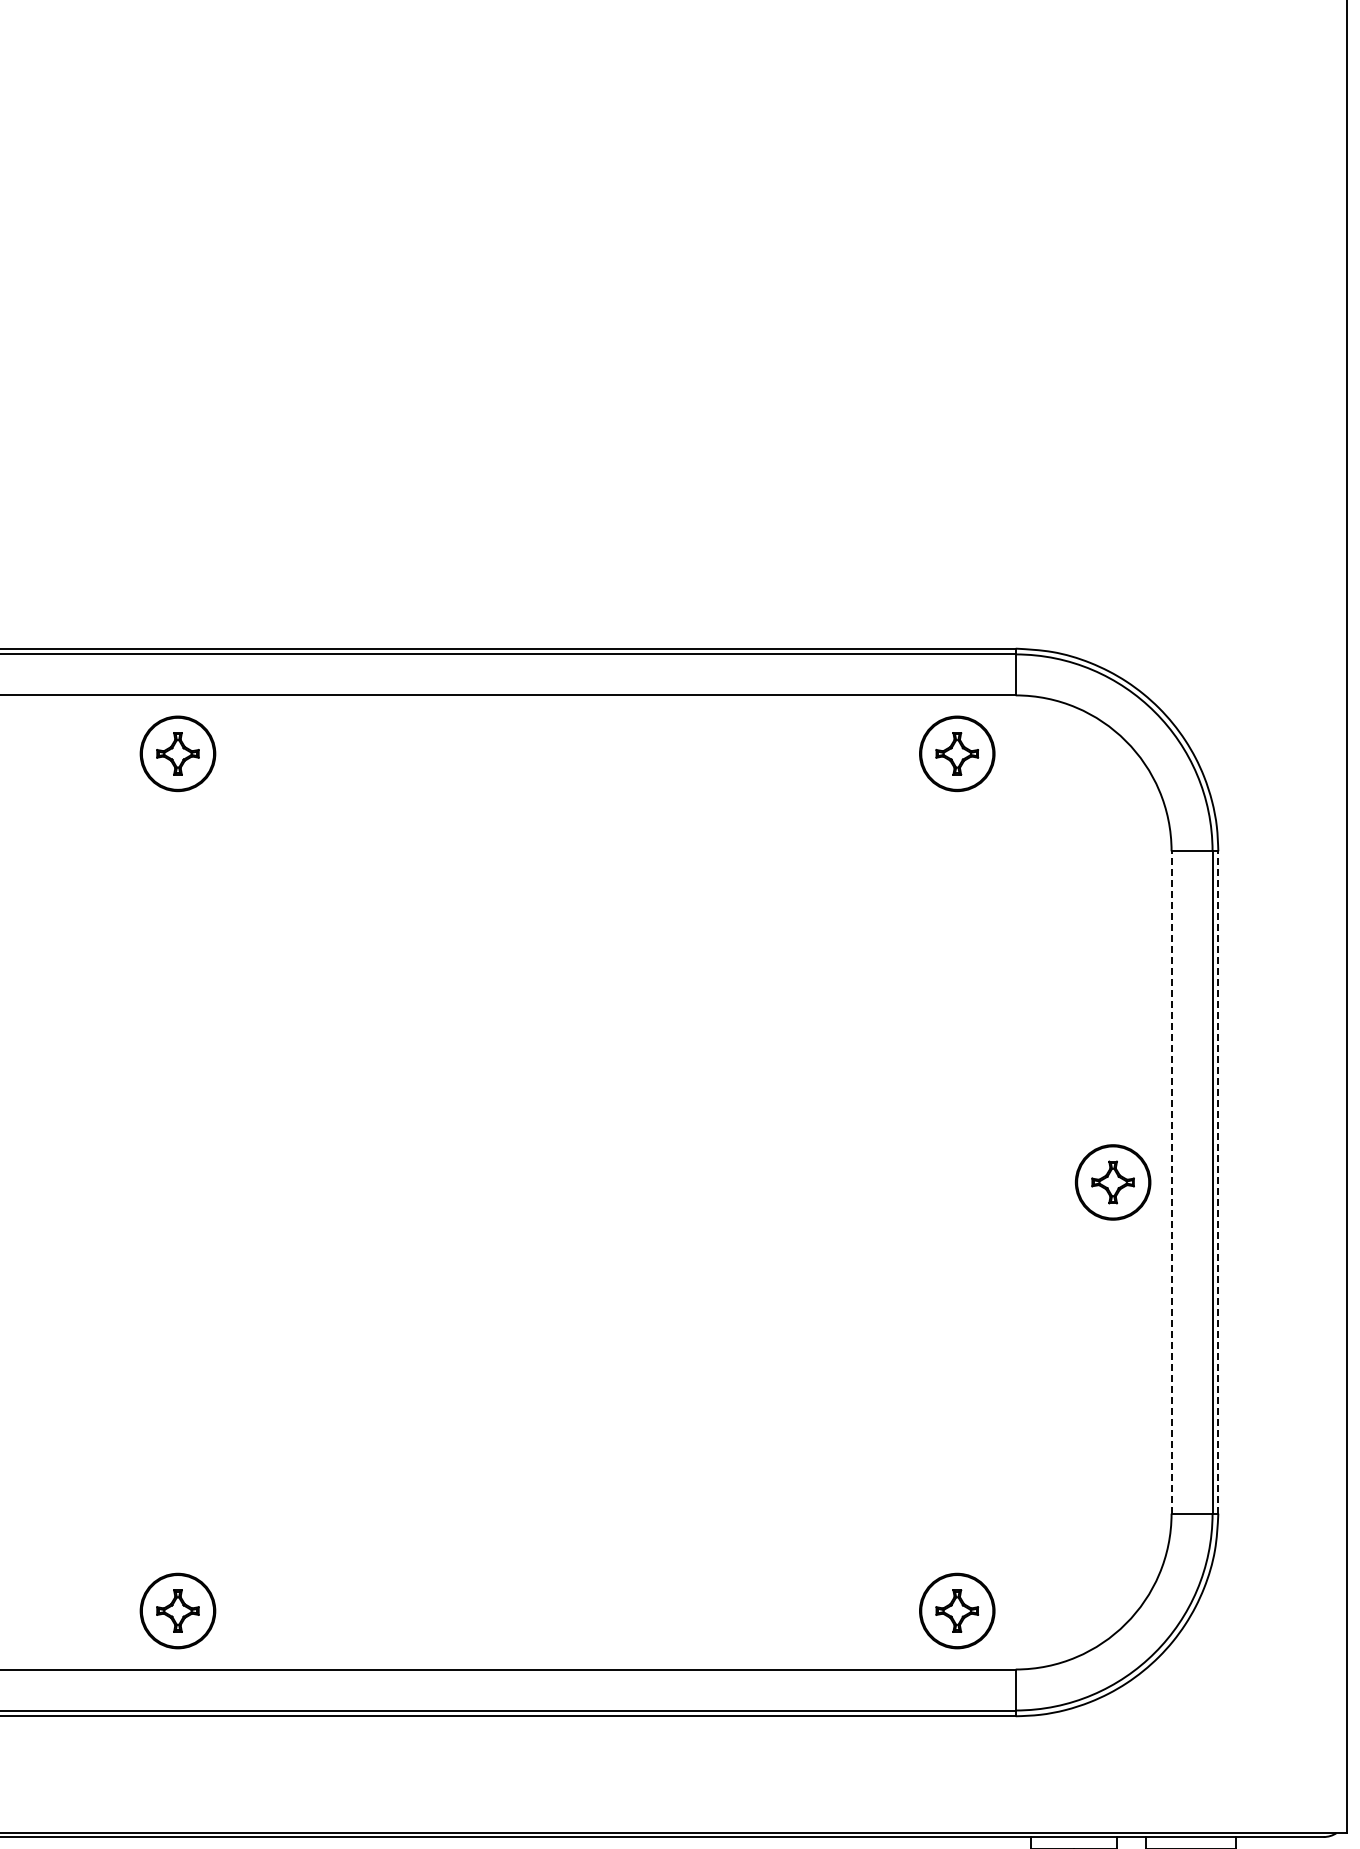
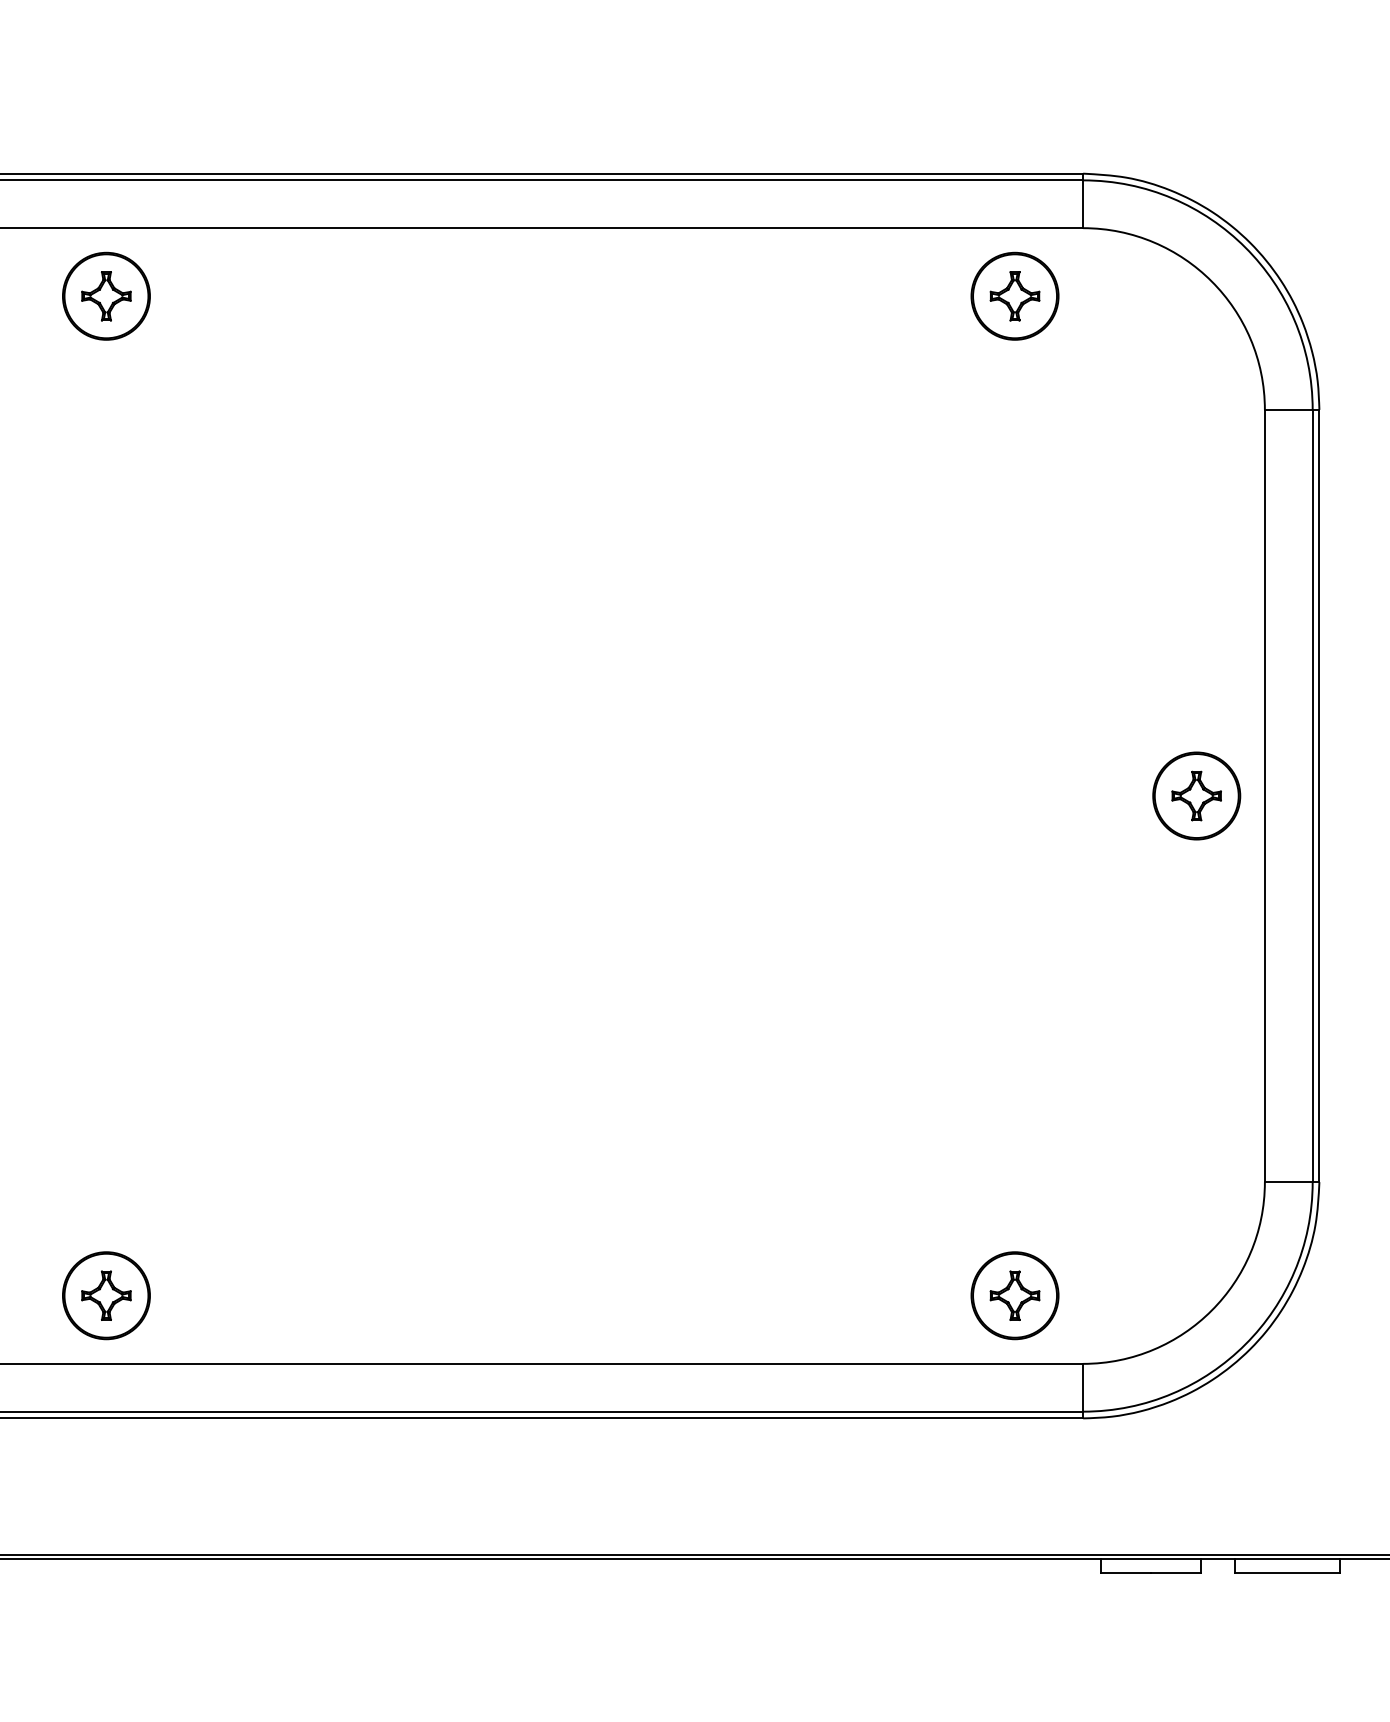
line: (1171, 1181) -> (1264, 794), dashed -> solid
line: (1218, 1181) -> (1319, 794), dashed -> solid

